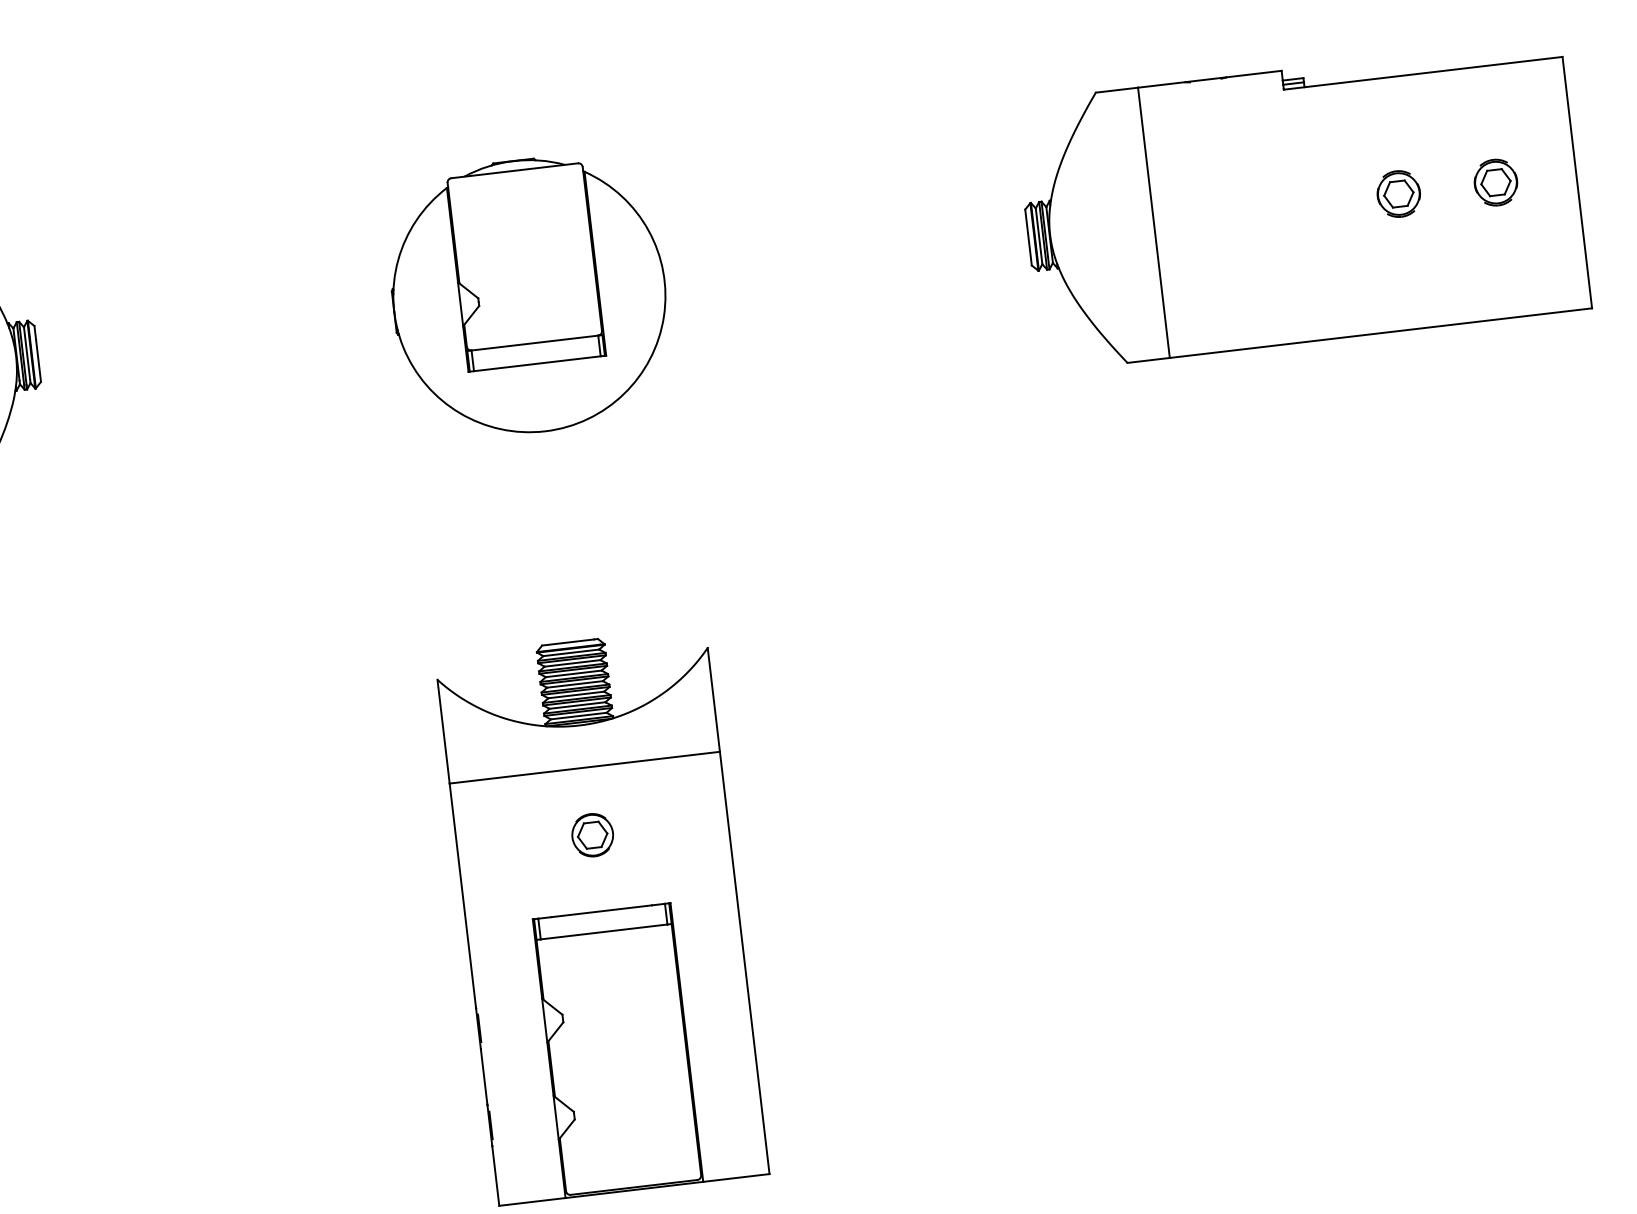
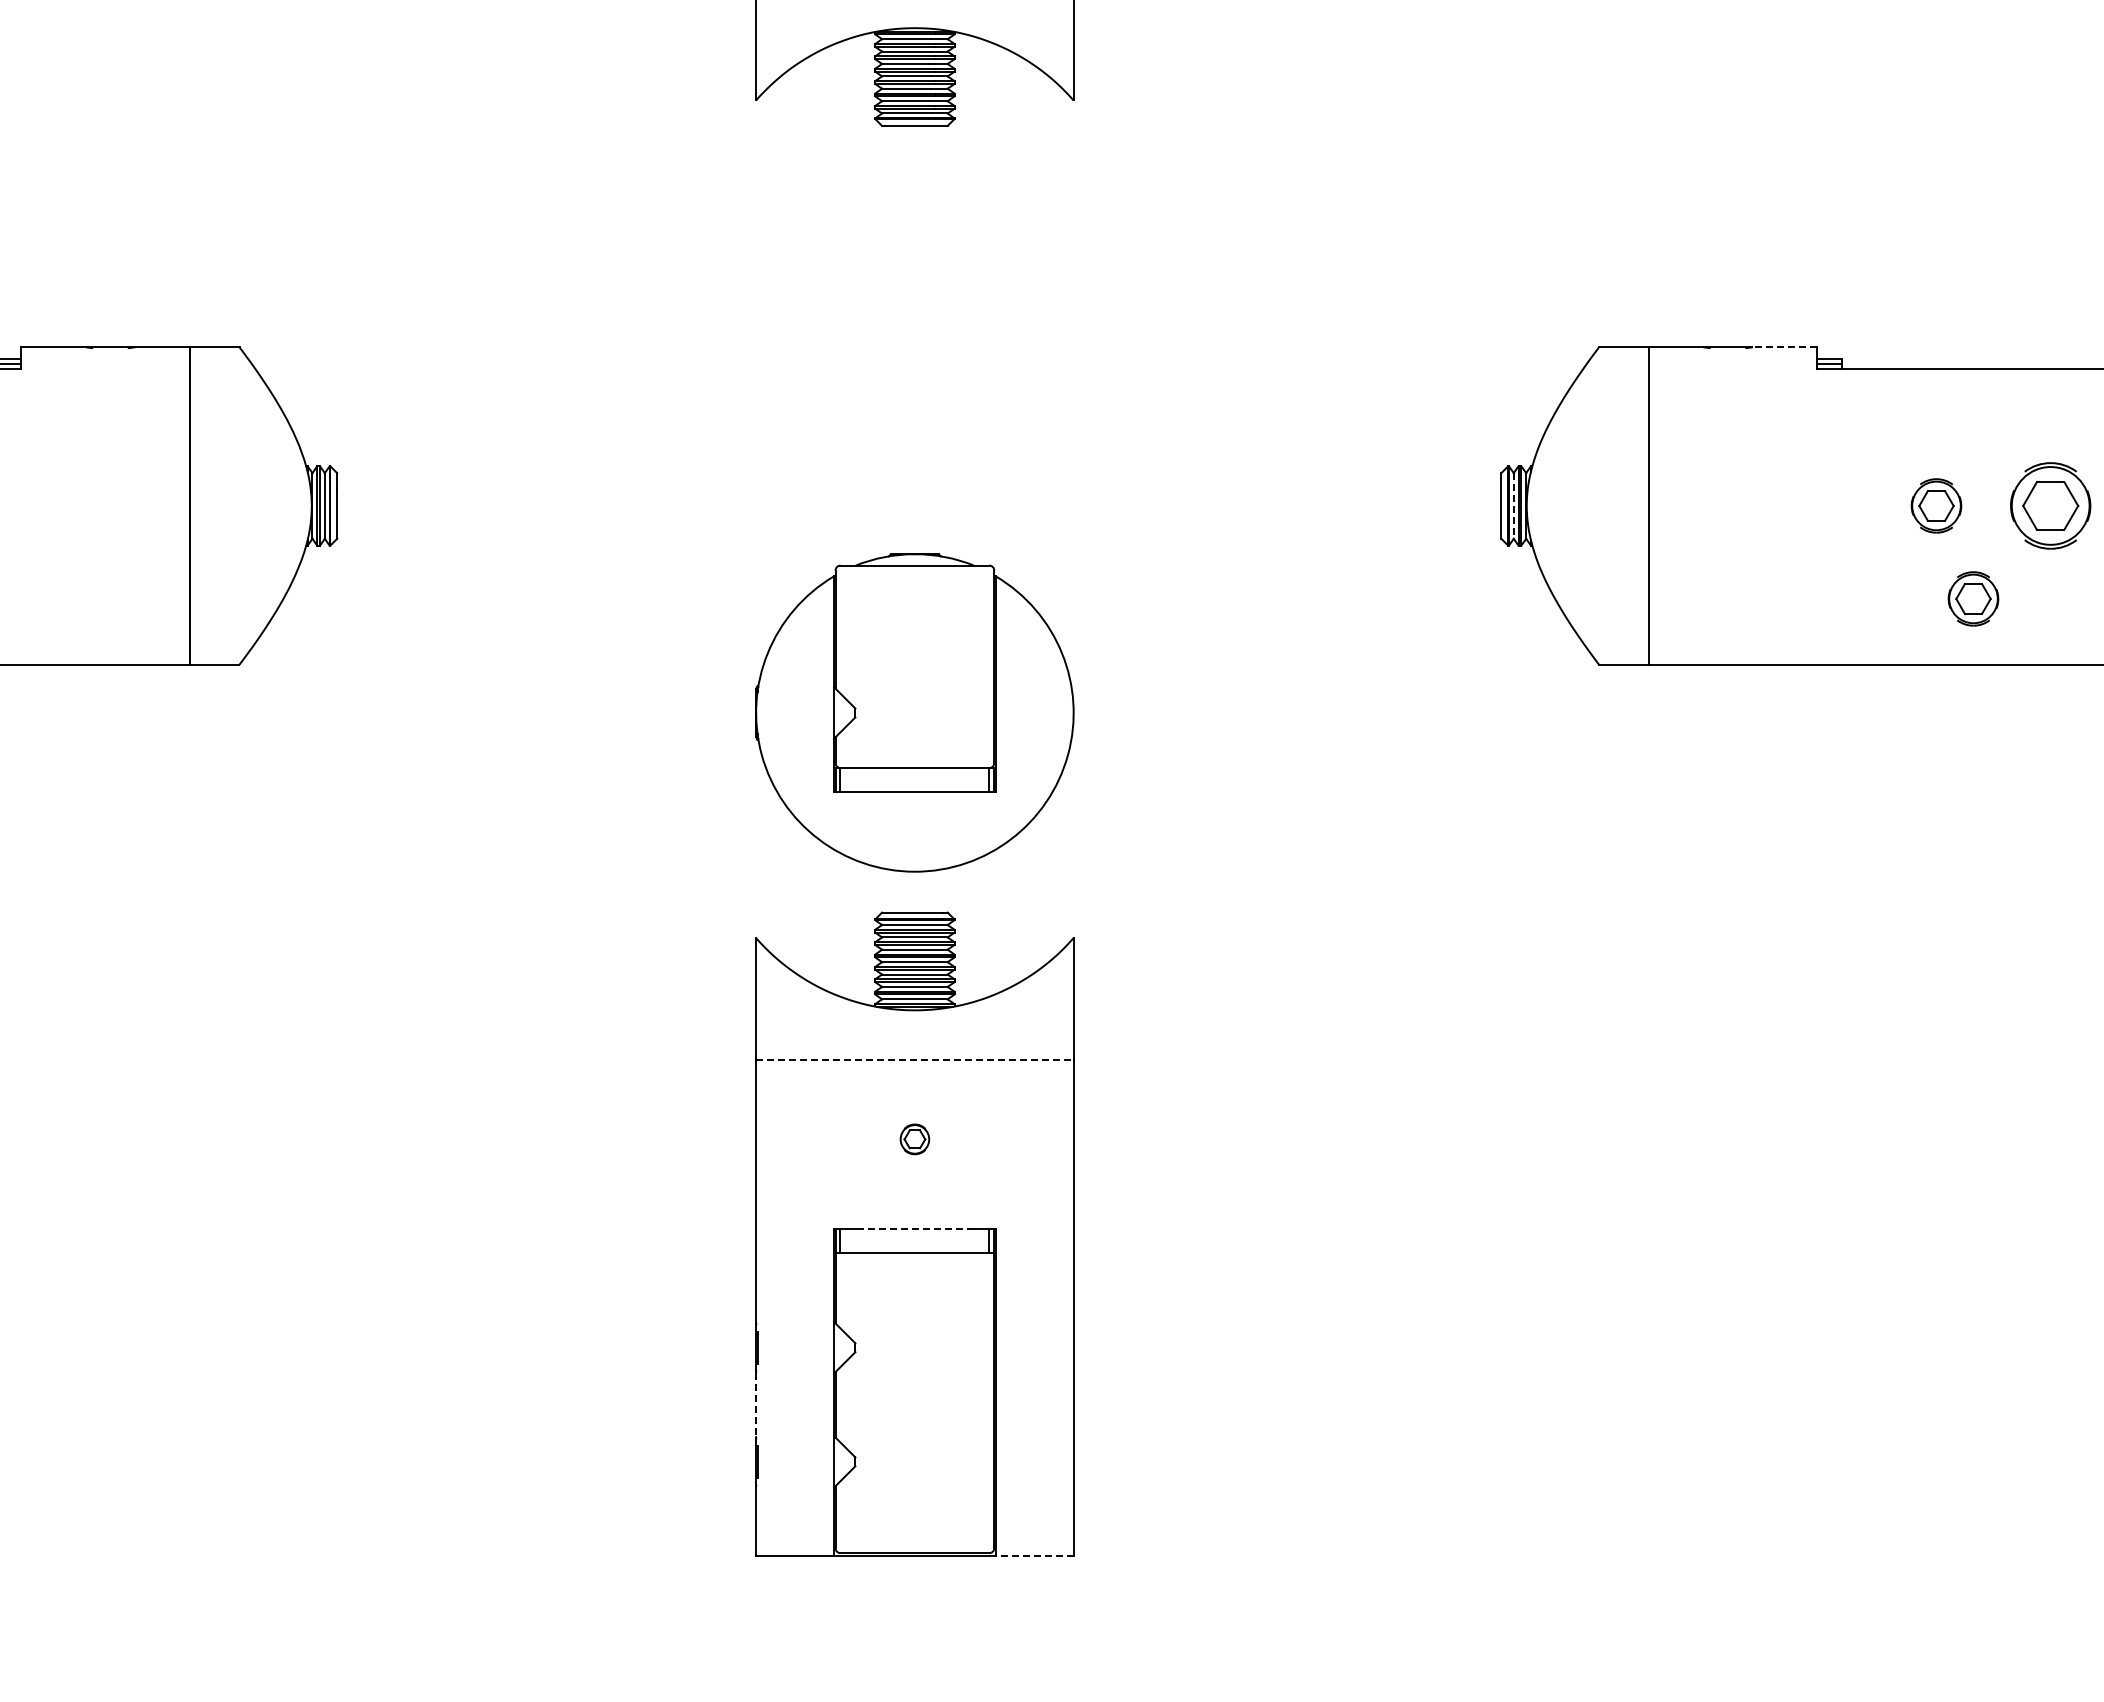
line: (1253, 74) -> (1784, 347), solid -> dashed
part: (1495, 182) -> (2050, 505), size x1.6
line: (1038, 235) -> (1513, 505), solid -> dashed
part: (1439, 269) -> (1973, 598), added
part: (529, 295) -> (914, 712), moved
line: (584, 767) -> (914, 1059), solid -> dashed
part: (592, 835) -> (914, 1139), size x0.6
line: (601, 911) -> (914, 1228), solid -> dashed
line: (484, 1077) -> (756, 1405), solid -> dashed
line: (736, 1178) -> (1034, 1556), solid -> dashed

